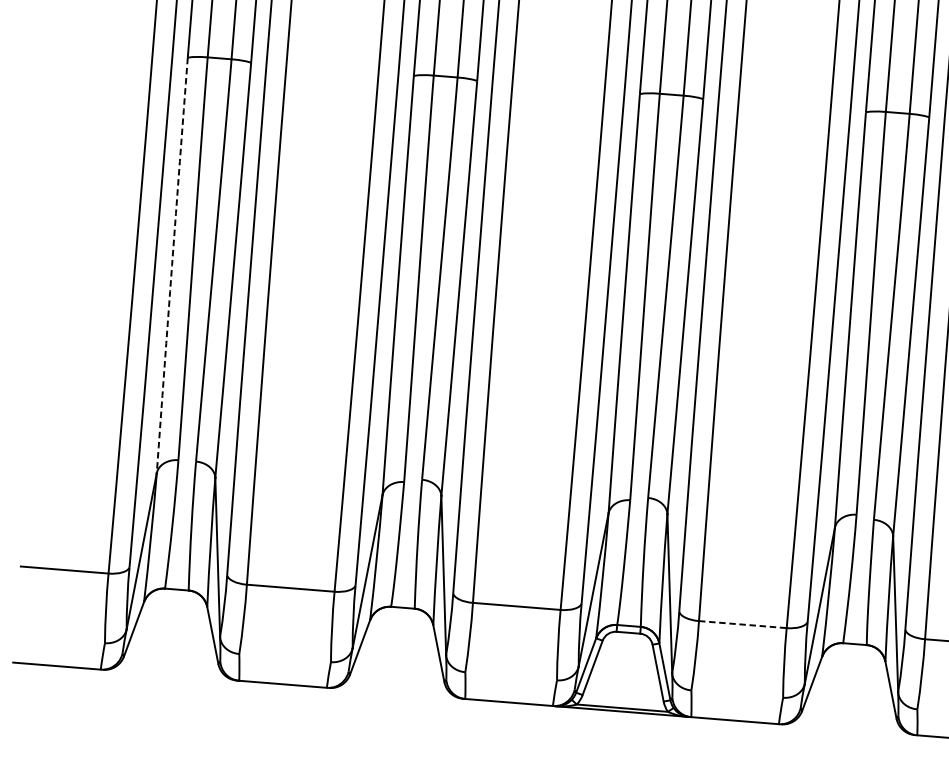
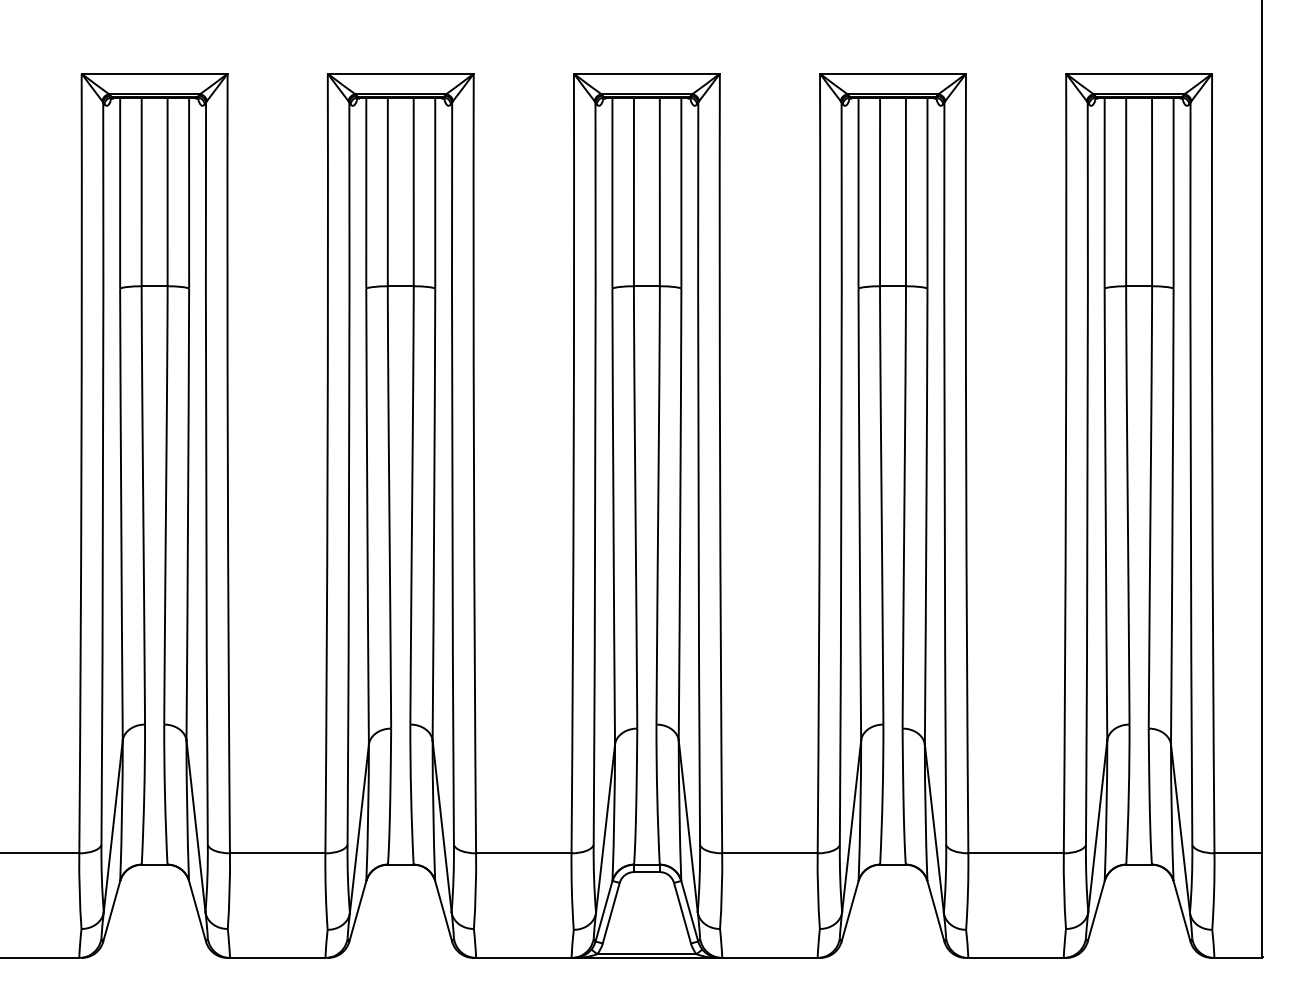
arc: (172, 265) -> (121, 514), dashed -> solid
line: (742, 624) -> (769, 853), dashed -> solid

